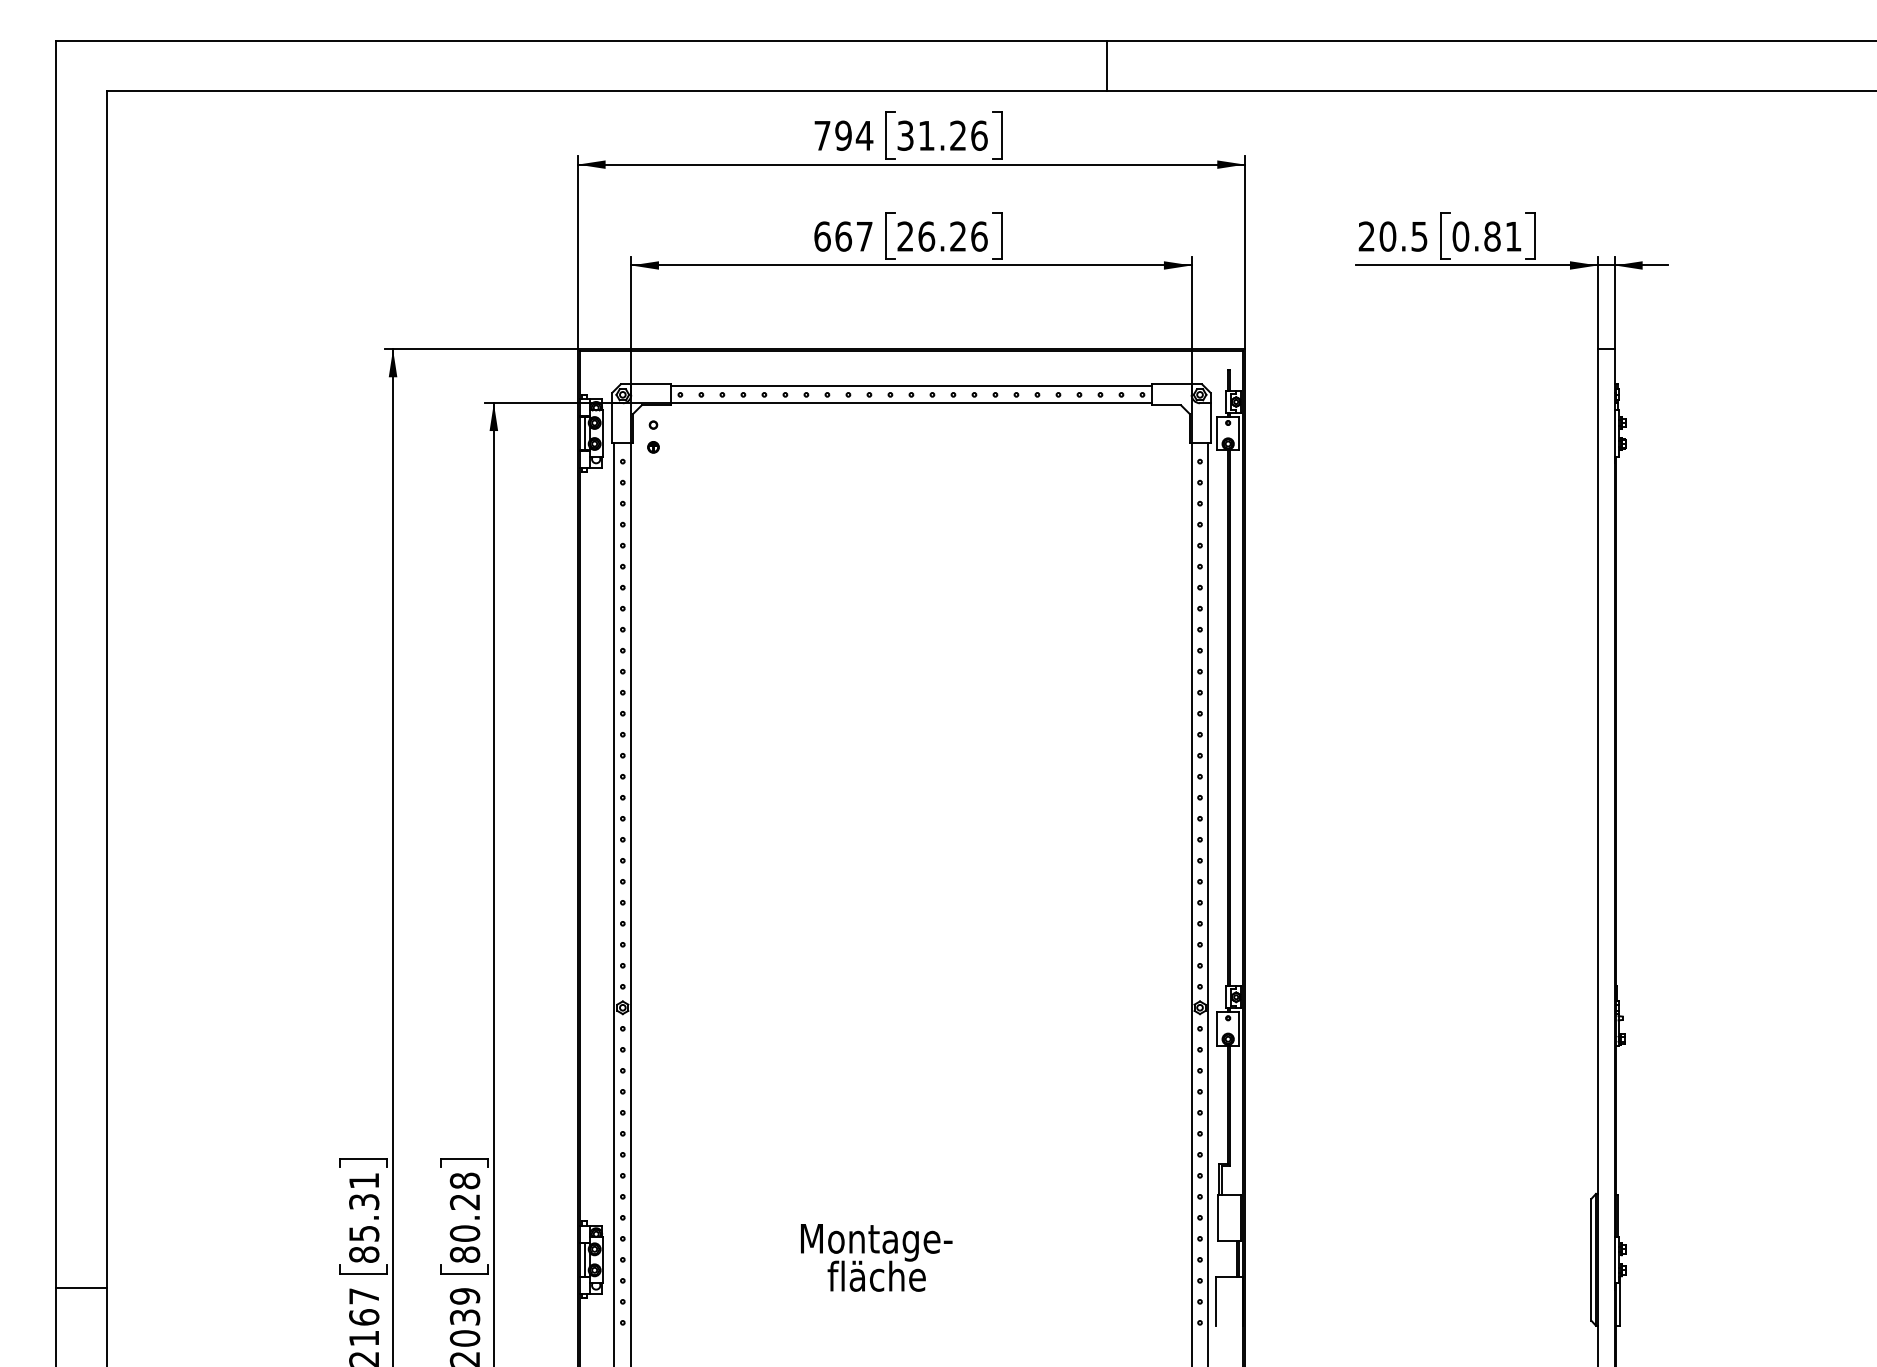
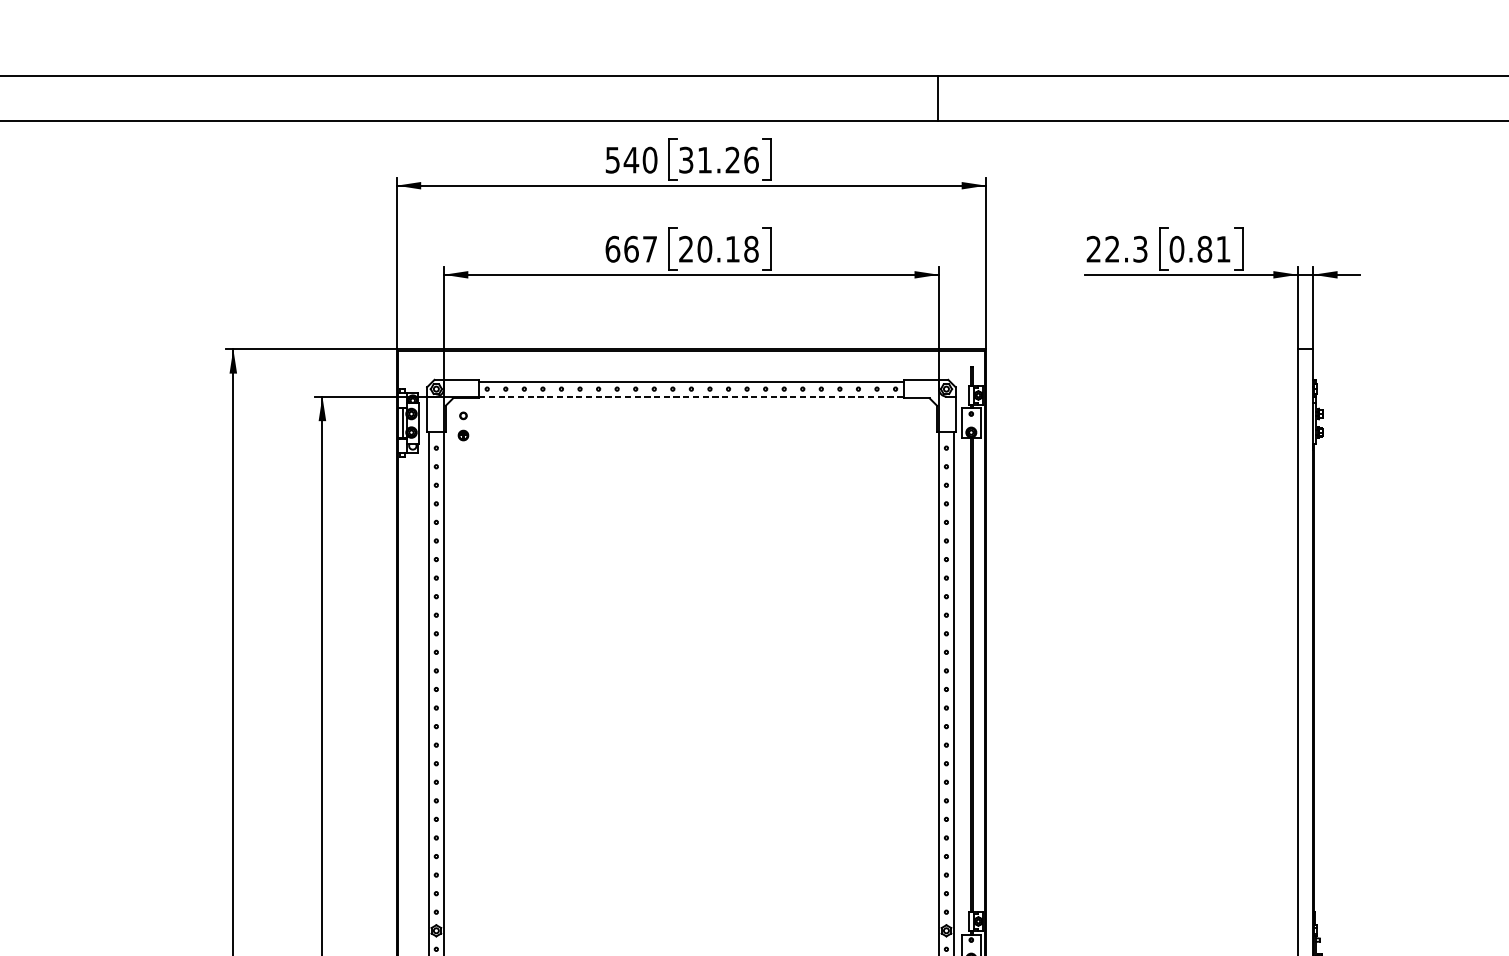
line: (1106, 65) -> (938, 98), moved
text: (843, 135) -> (631, 159), 794 -> 540
text: (952, 236) -> (727, 249), 26.26 -> 20.18
text: (1403, 236) -> (1126, 249), 20.5 -> 22.3
line: (911, 403) -> (691, 396), solid -> dashed

